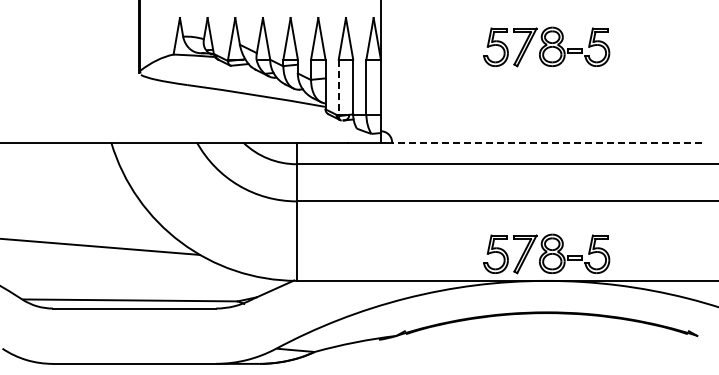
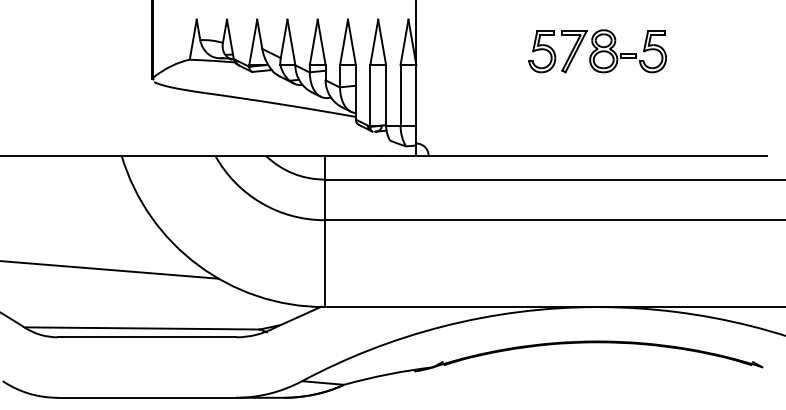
line: (338, 87) -> (370, 95), dashed -> solid
line: (546, 142) -> (597, 155), dashed -> solid
part: (546, 253) -> (597, 277), removed

